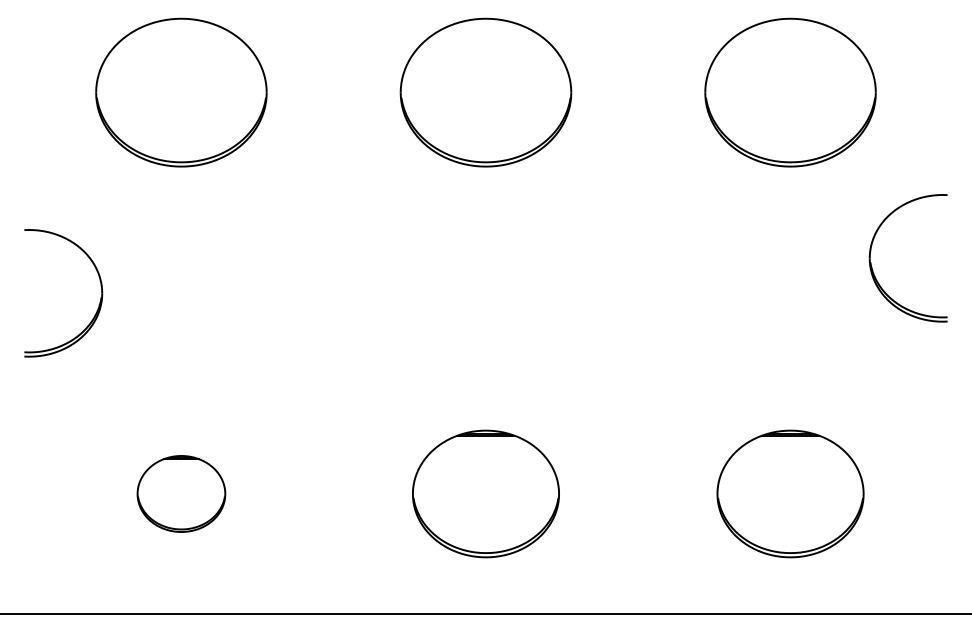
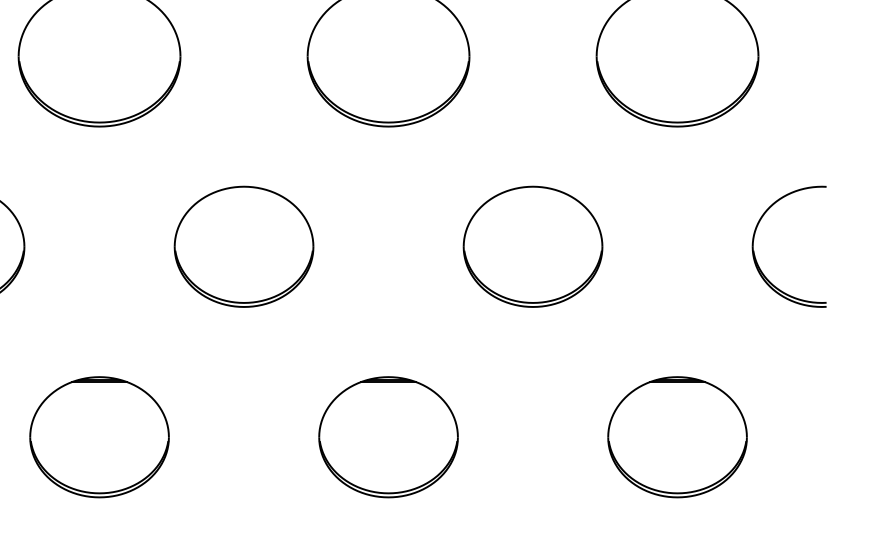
part: (872, 266) -> (755, 254), moved
part: (333, 293) -> (243, 247), added
part: (638, 293) -> (533, 247), added
part: (181, 493) -> (99, 436), size x1.67

